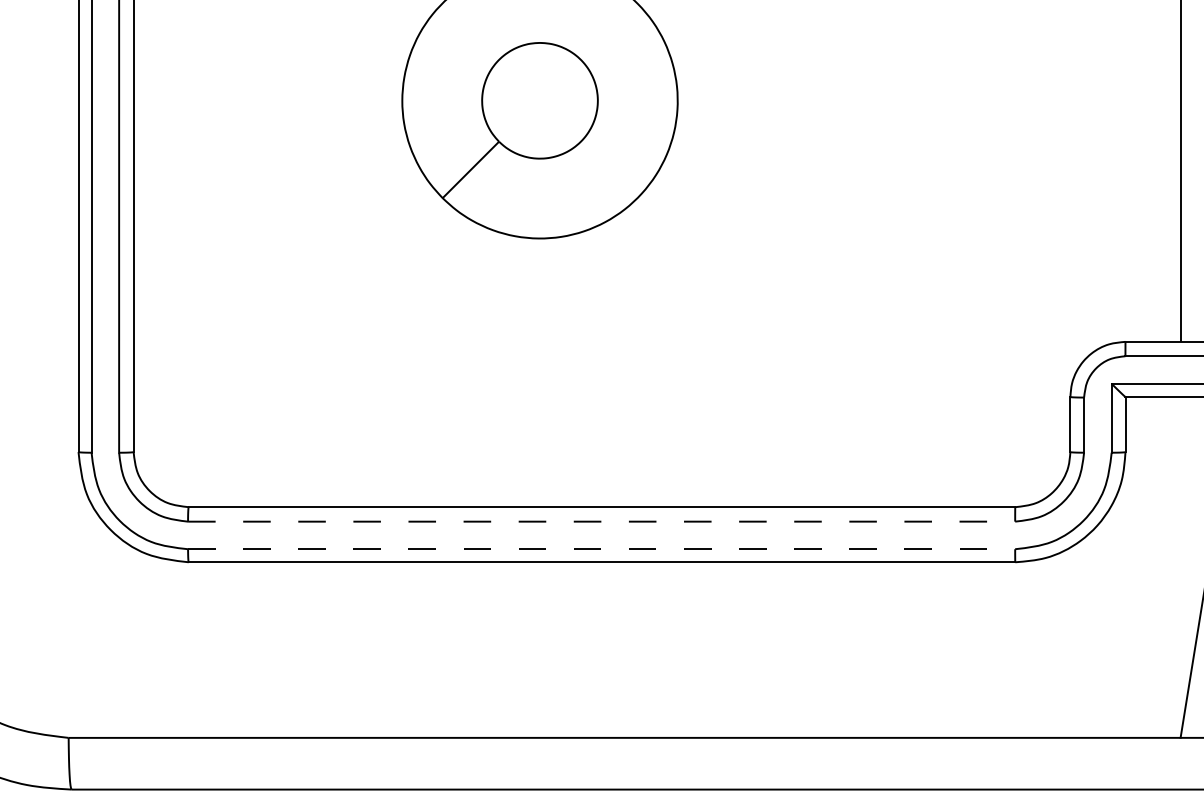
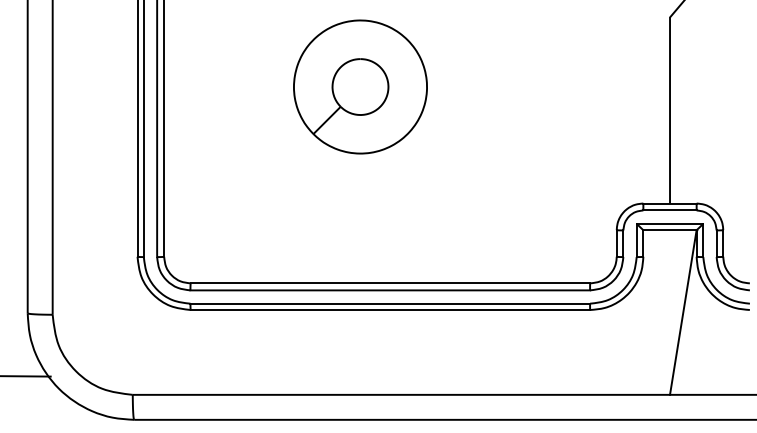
line: (602, 521) -> (390, 290), dashed -> solid
line: (602, 548) -> (390, 303), dashed -> solid

